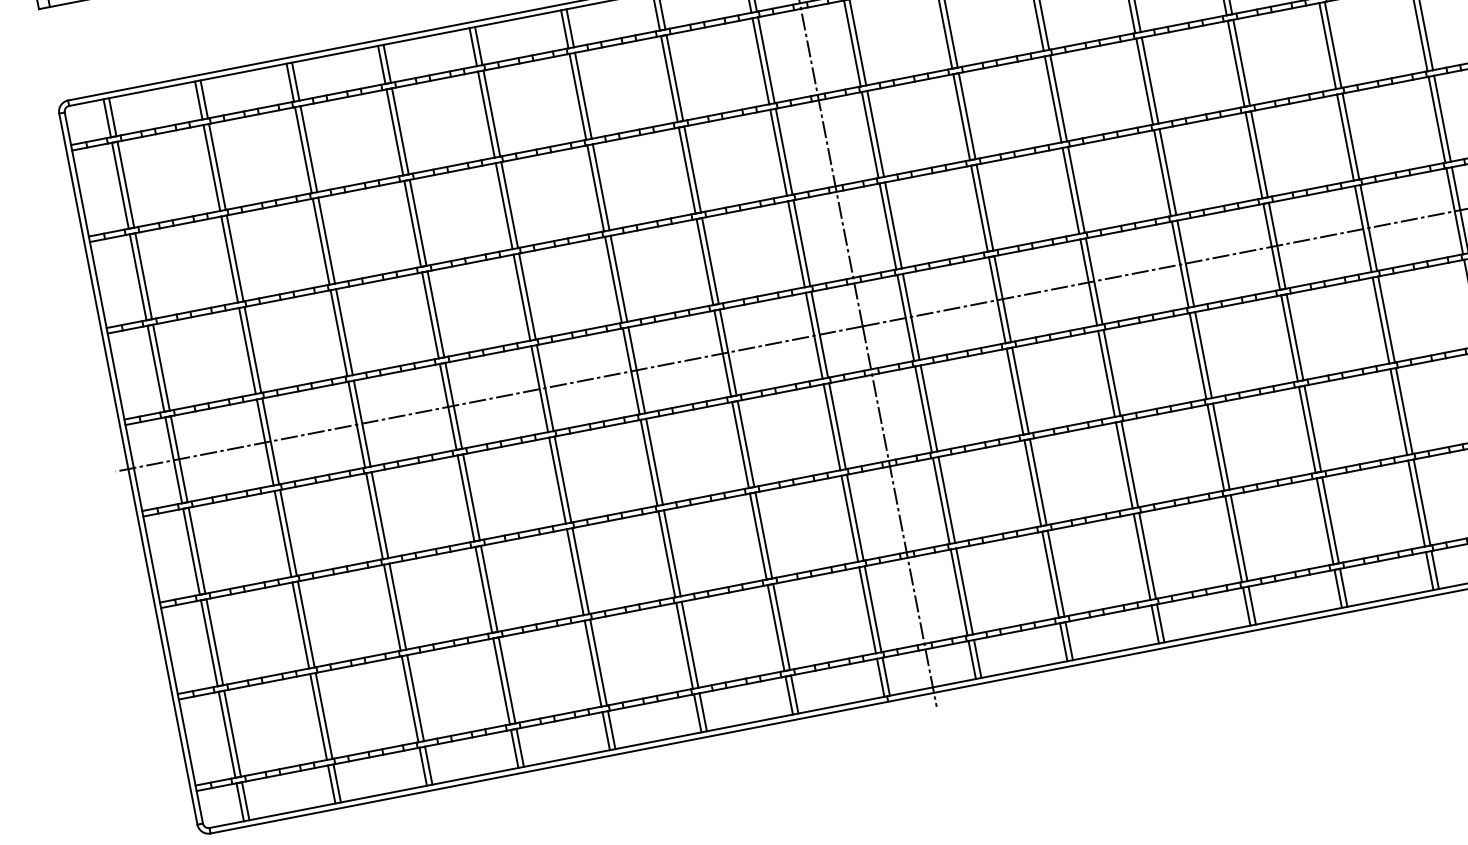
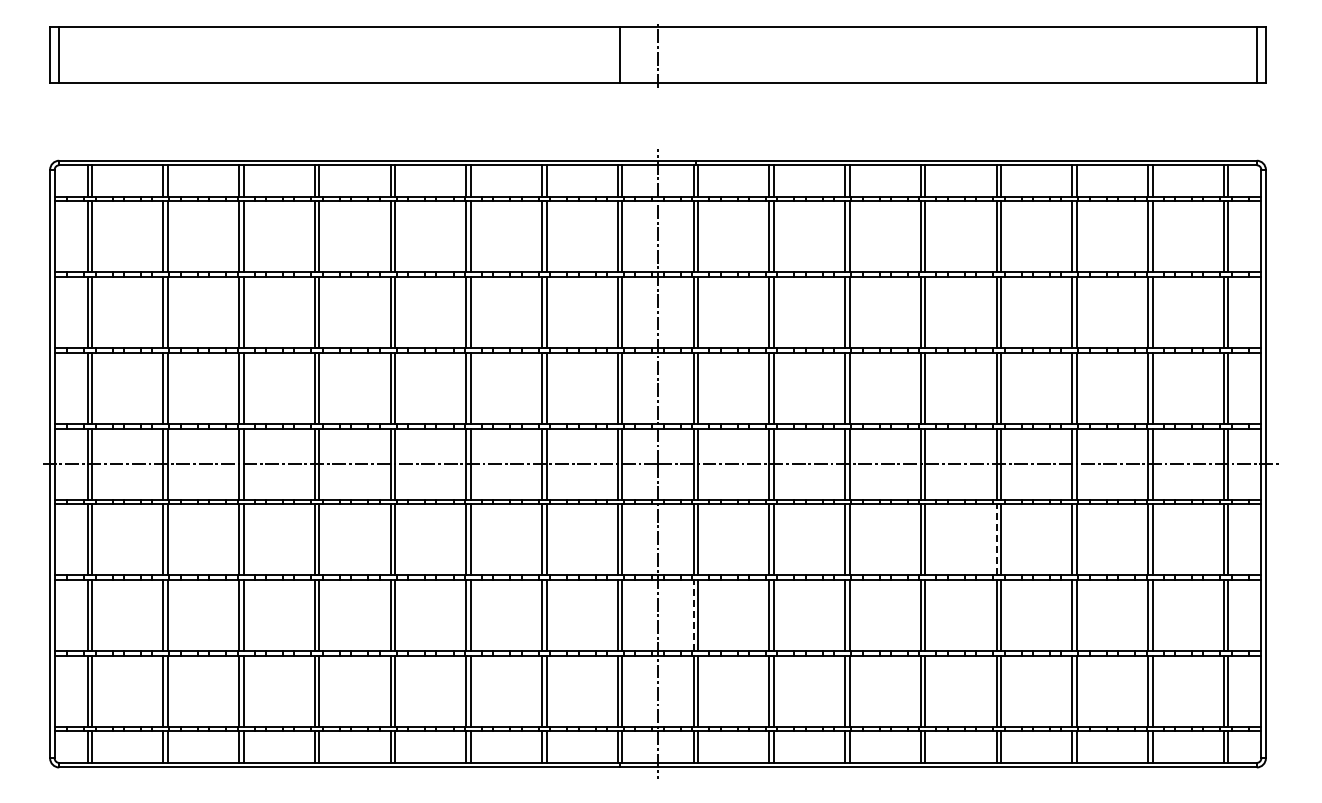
line: (1289, 337) -> (996, 539), solid -> dashed
line: (941, 500) -> (693, 615), solid -> dashed

